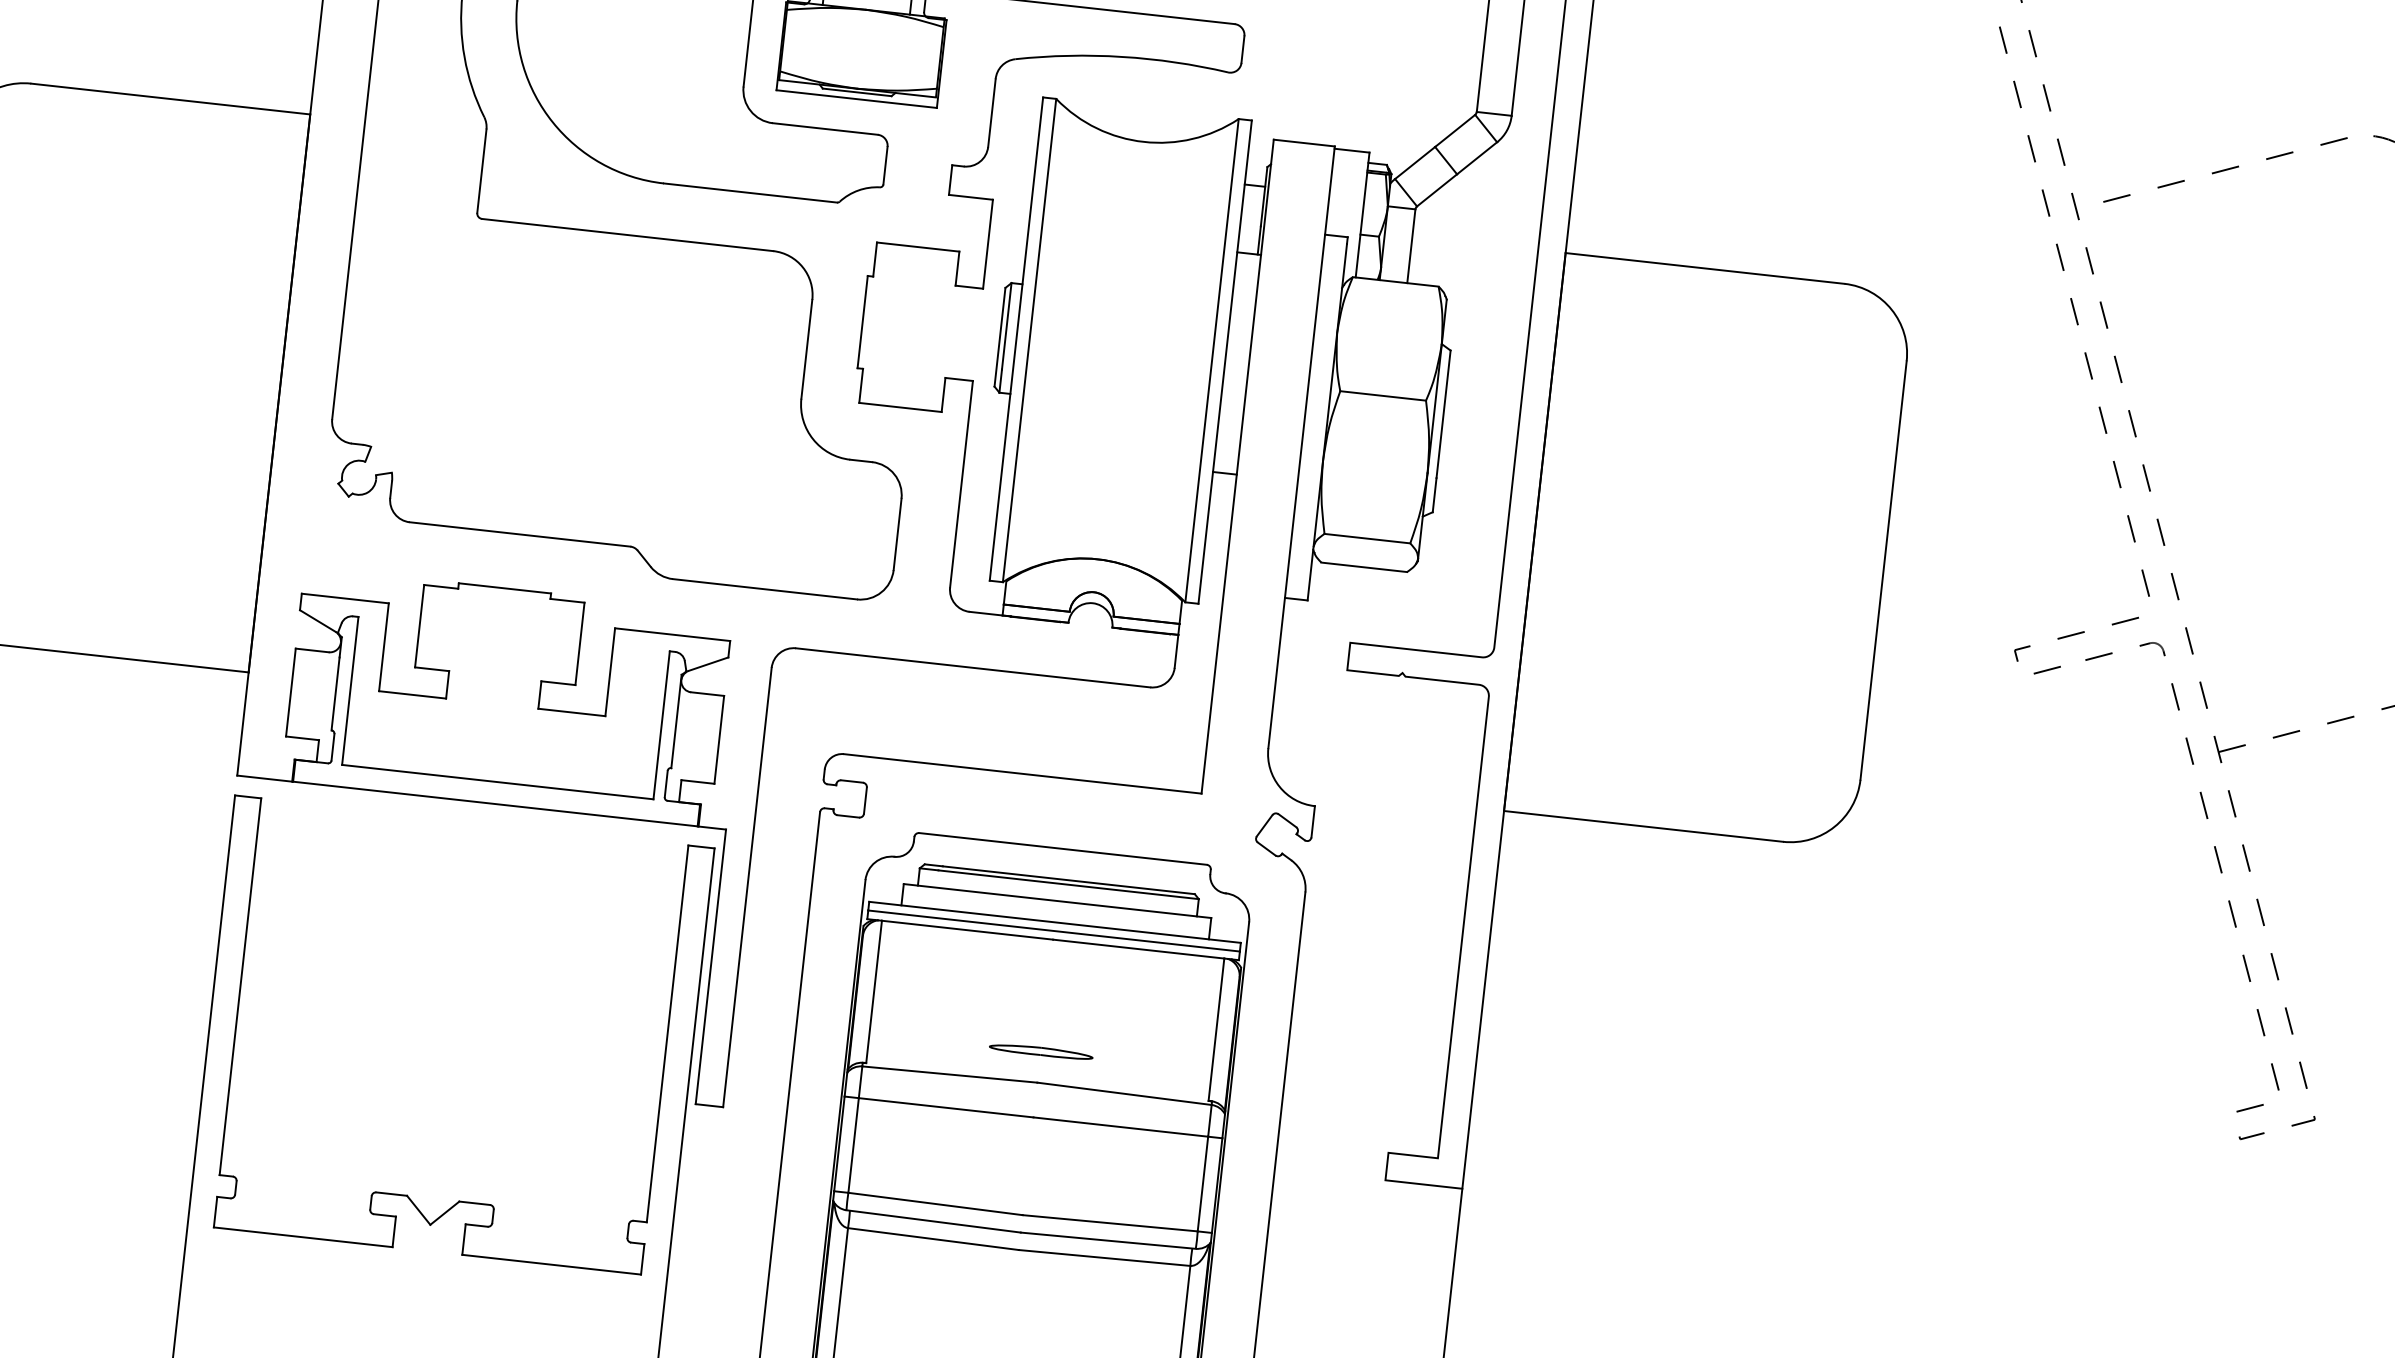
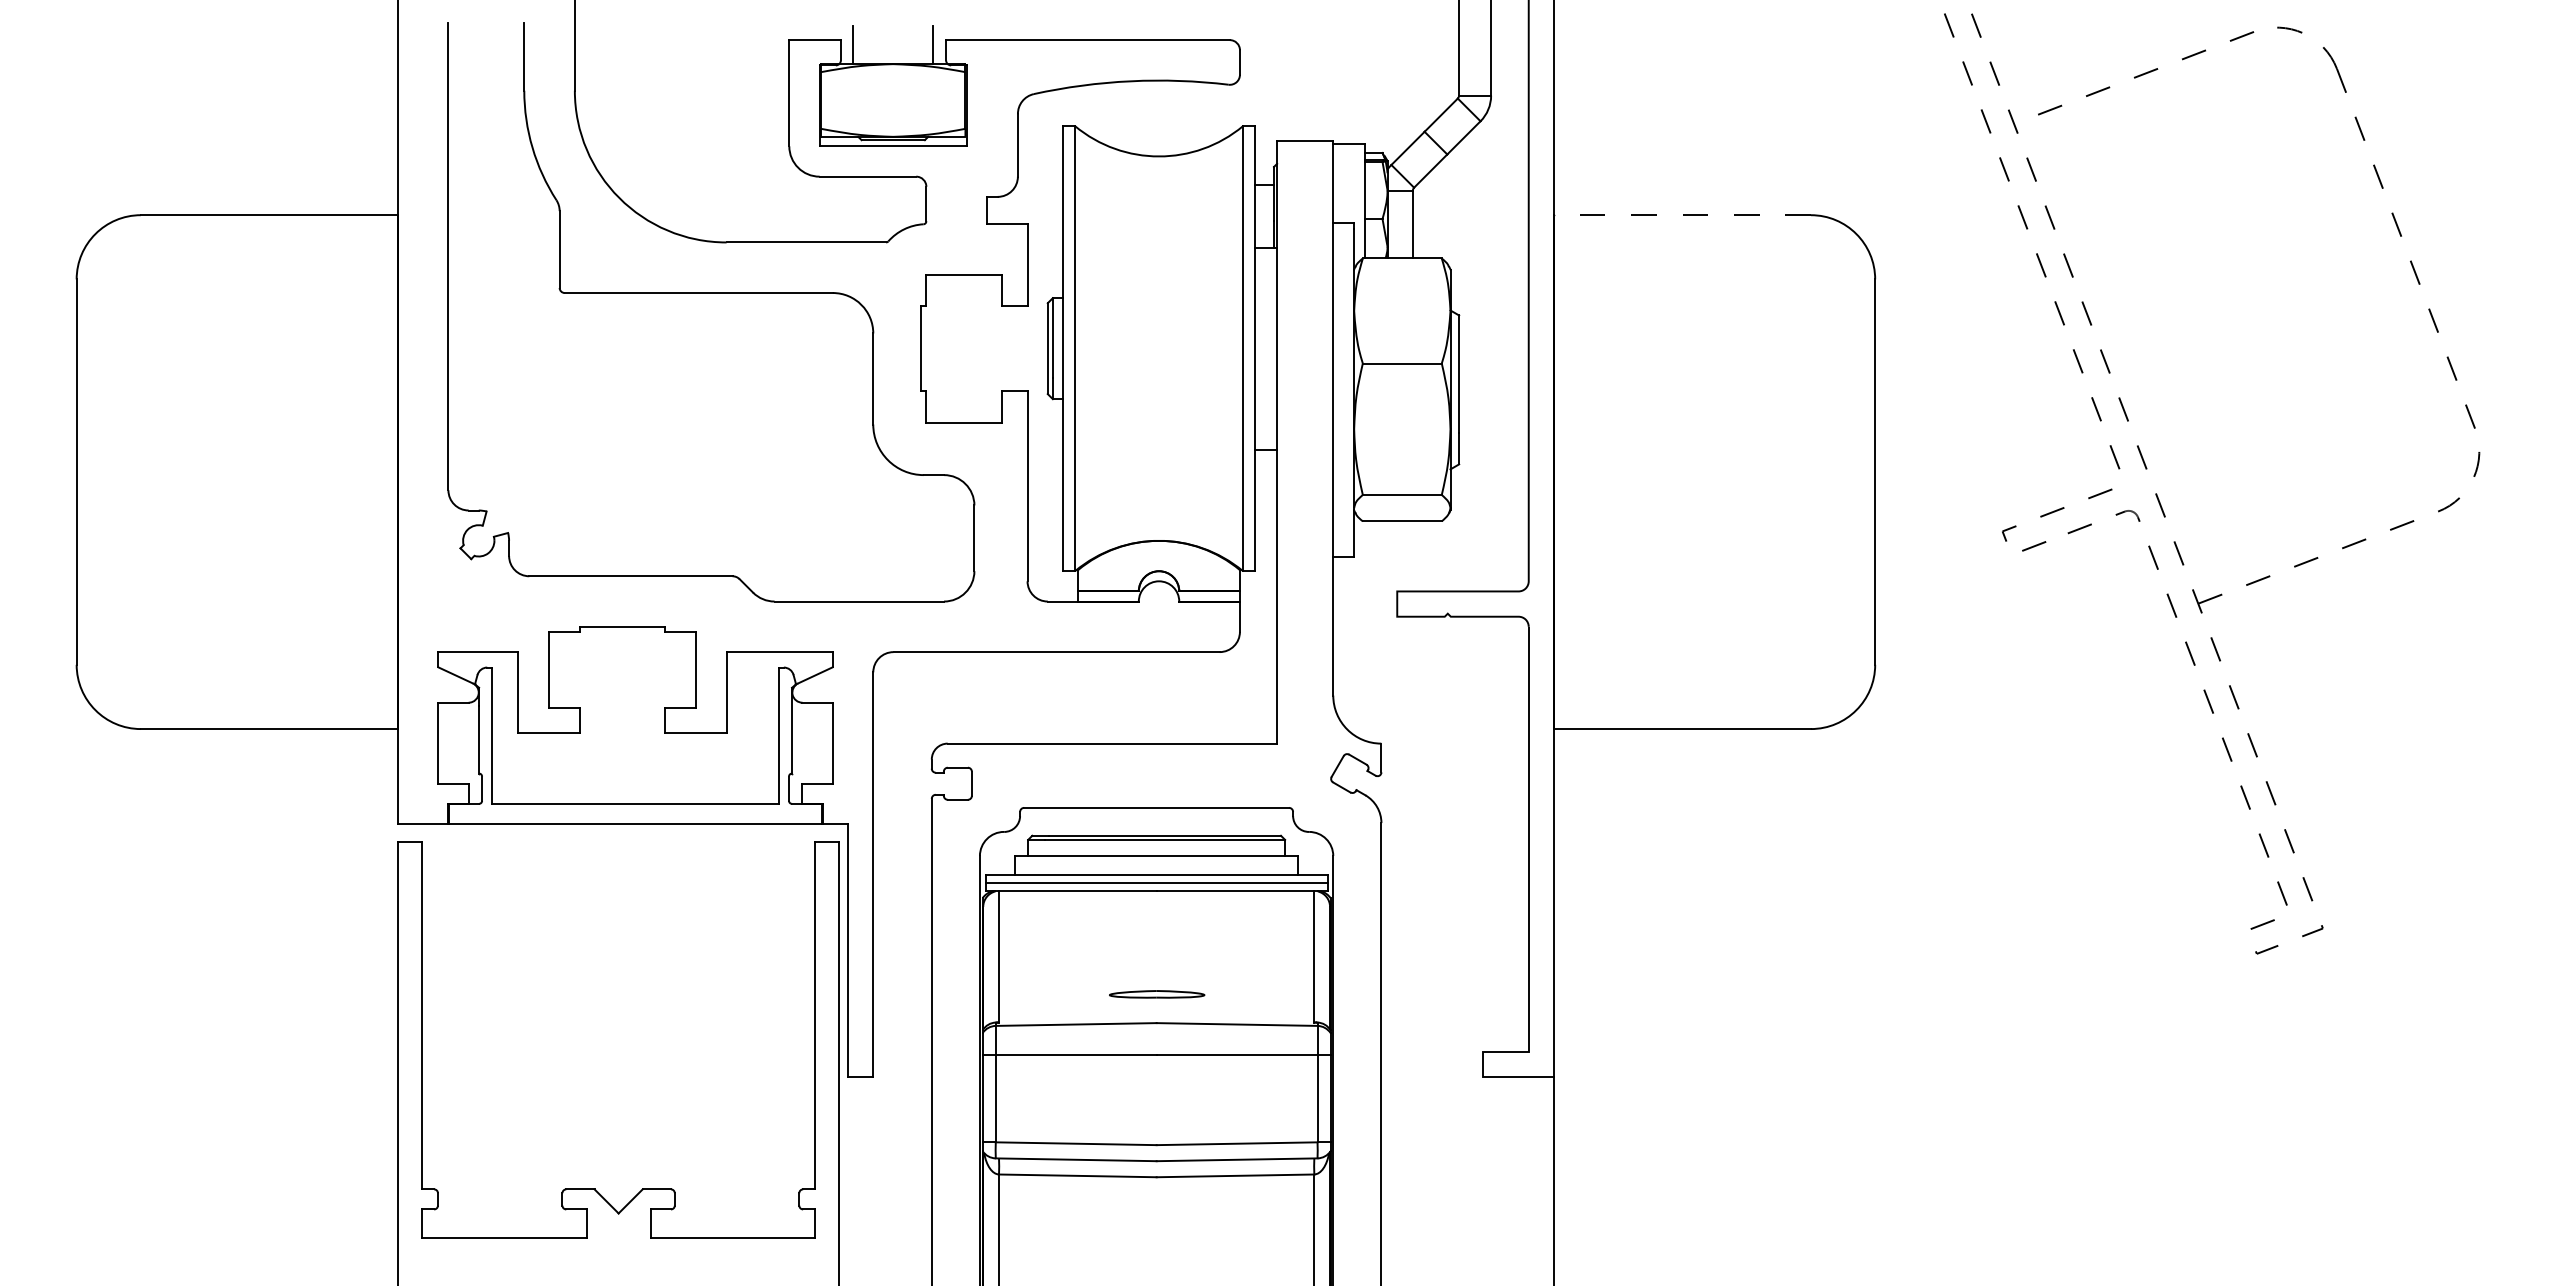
line: (1704, 268) -> (1681, 215), solid -> dashed

